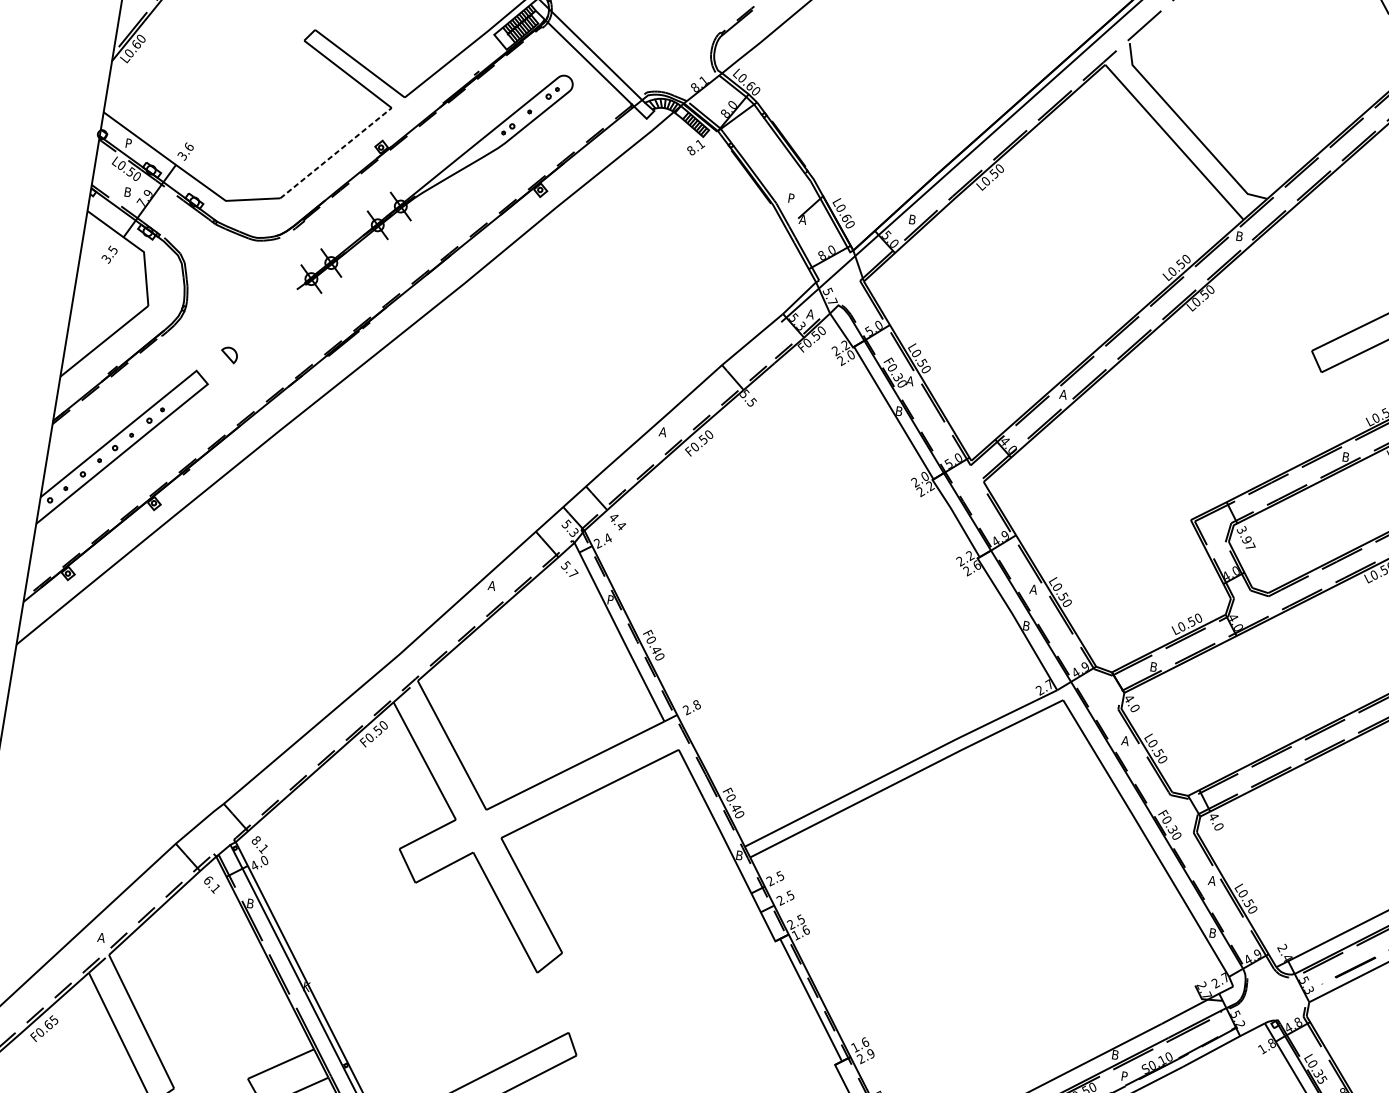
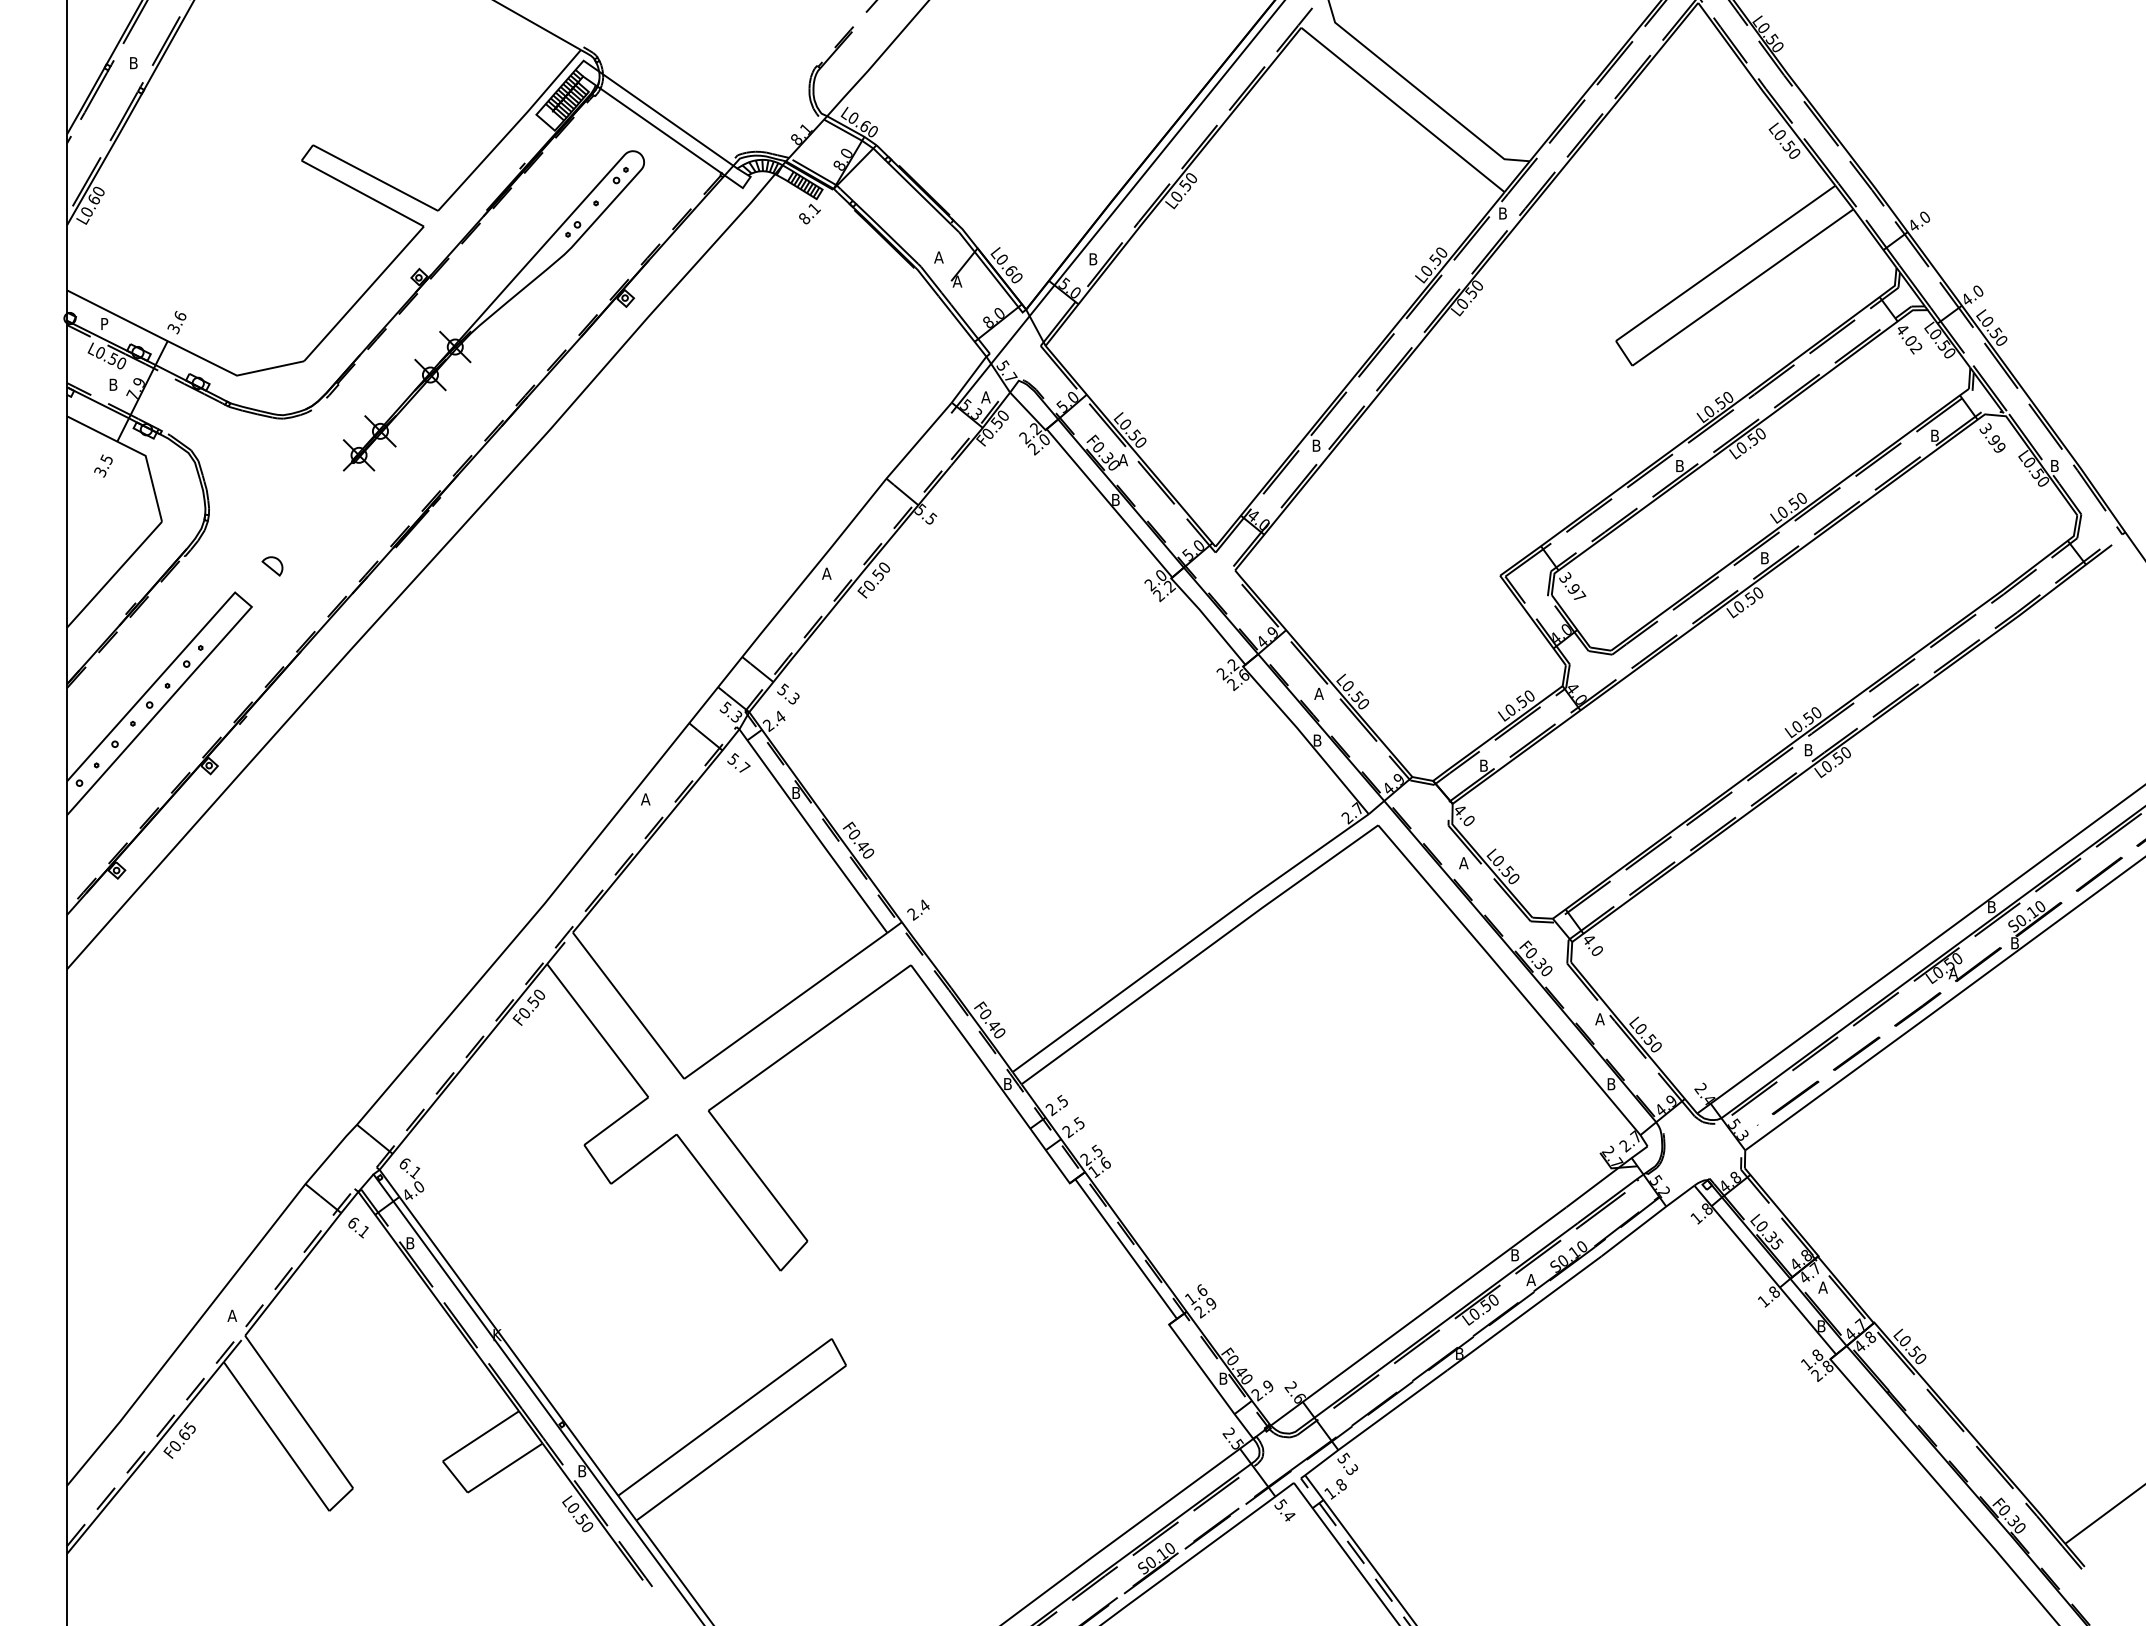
line: (336, 152) -> (364, 293), dashed -> solid
text: (791, 198) -> (938, 257), P -> A
text: (1063, 394) -> (1316, 445), A -> B
text: (617, 521) -> (788, 693), 4.4 -> 5.3
text: (611, 599) -> (797, 792), P -> B
text: (697, 704) -> (924, 905), 2.8 -> 2.4
text: (256, 839) -> (404, 1162), 8.1 -> 6.1
text: (1124, 1075) -> (1530, 1279), P -> A

